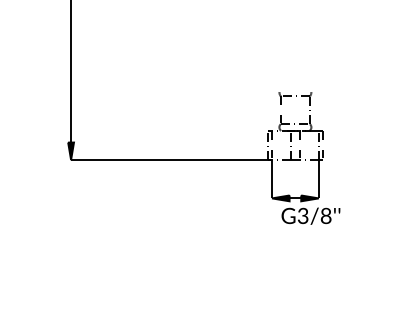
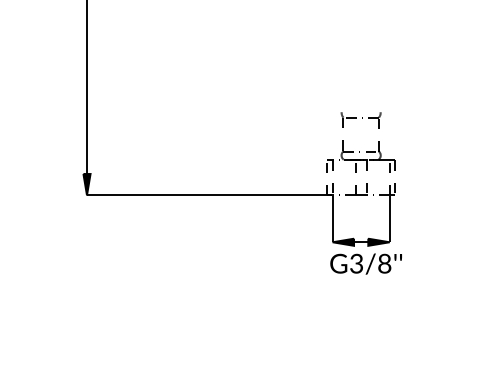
text: (310, 215) -> (365, 263), moved

